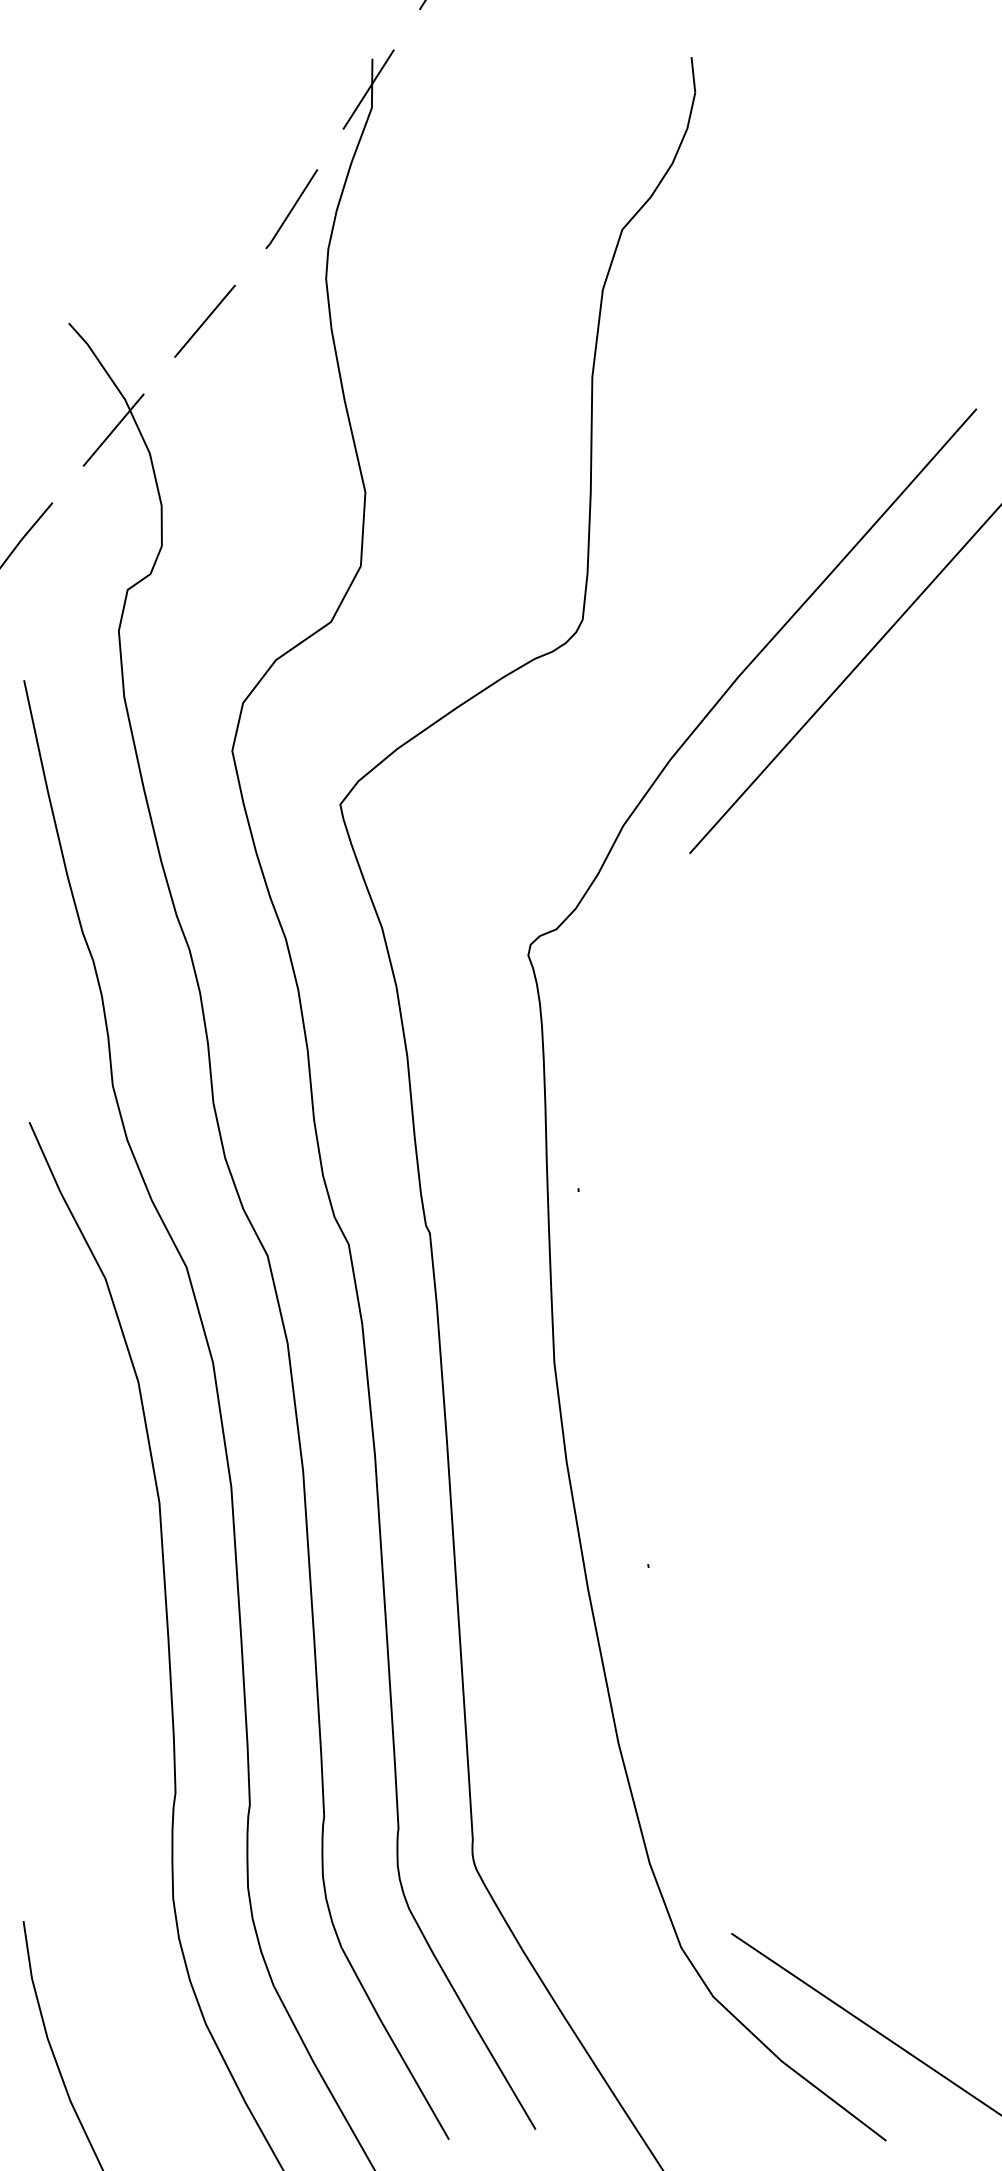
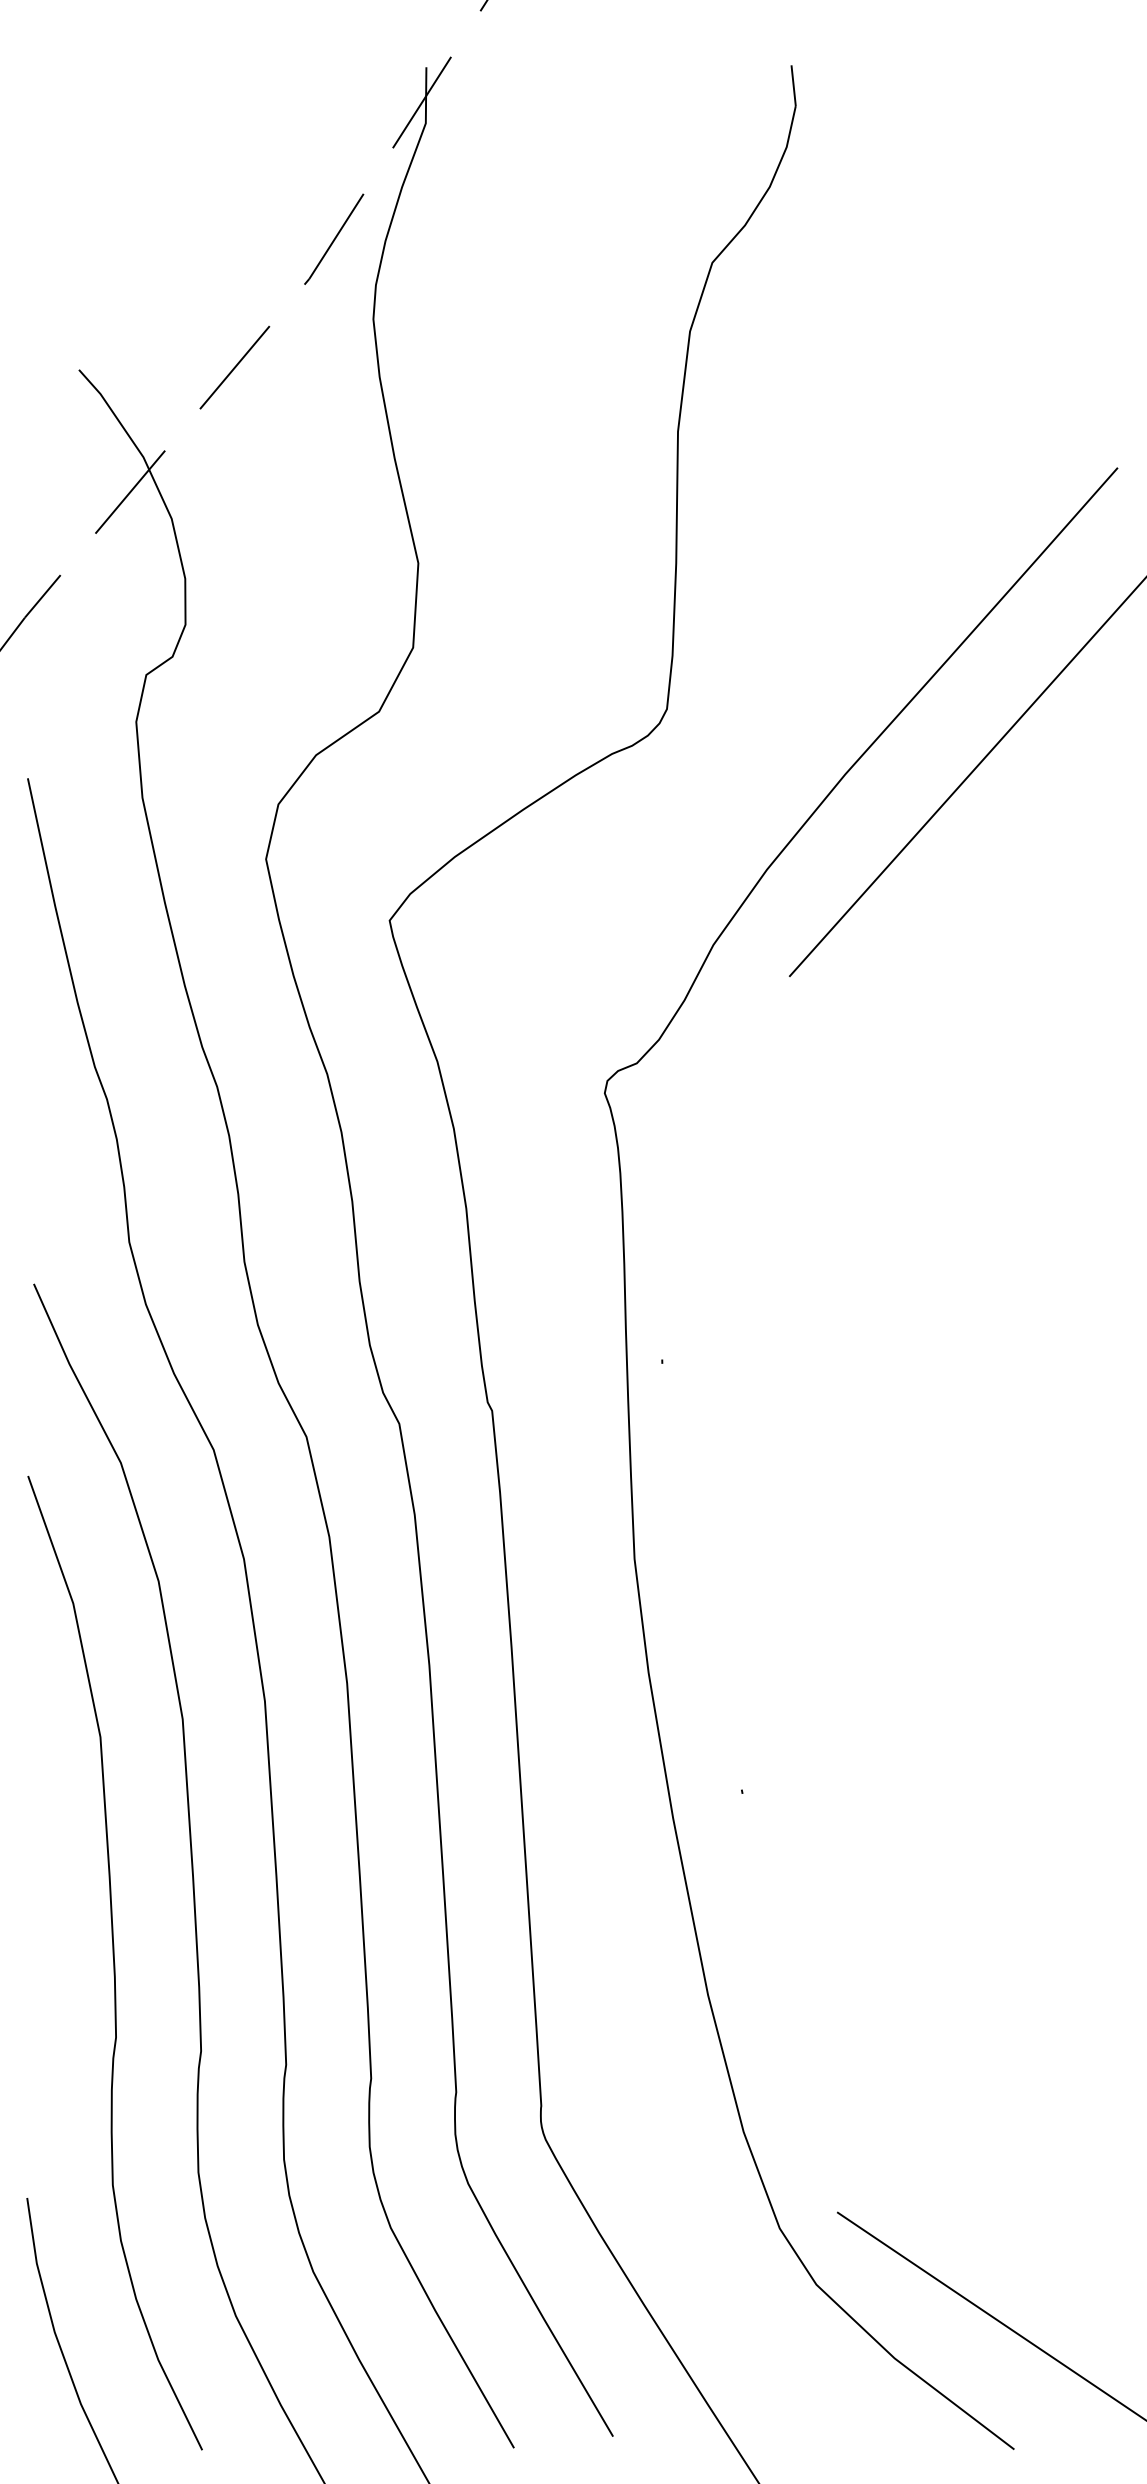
curve: (99, 1715) -> (114, 1962), added

